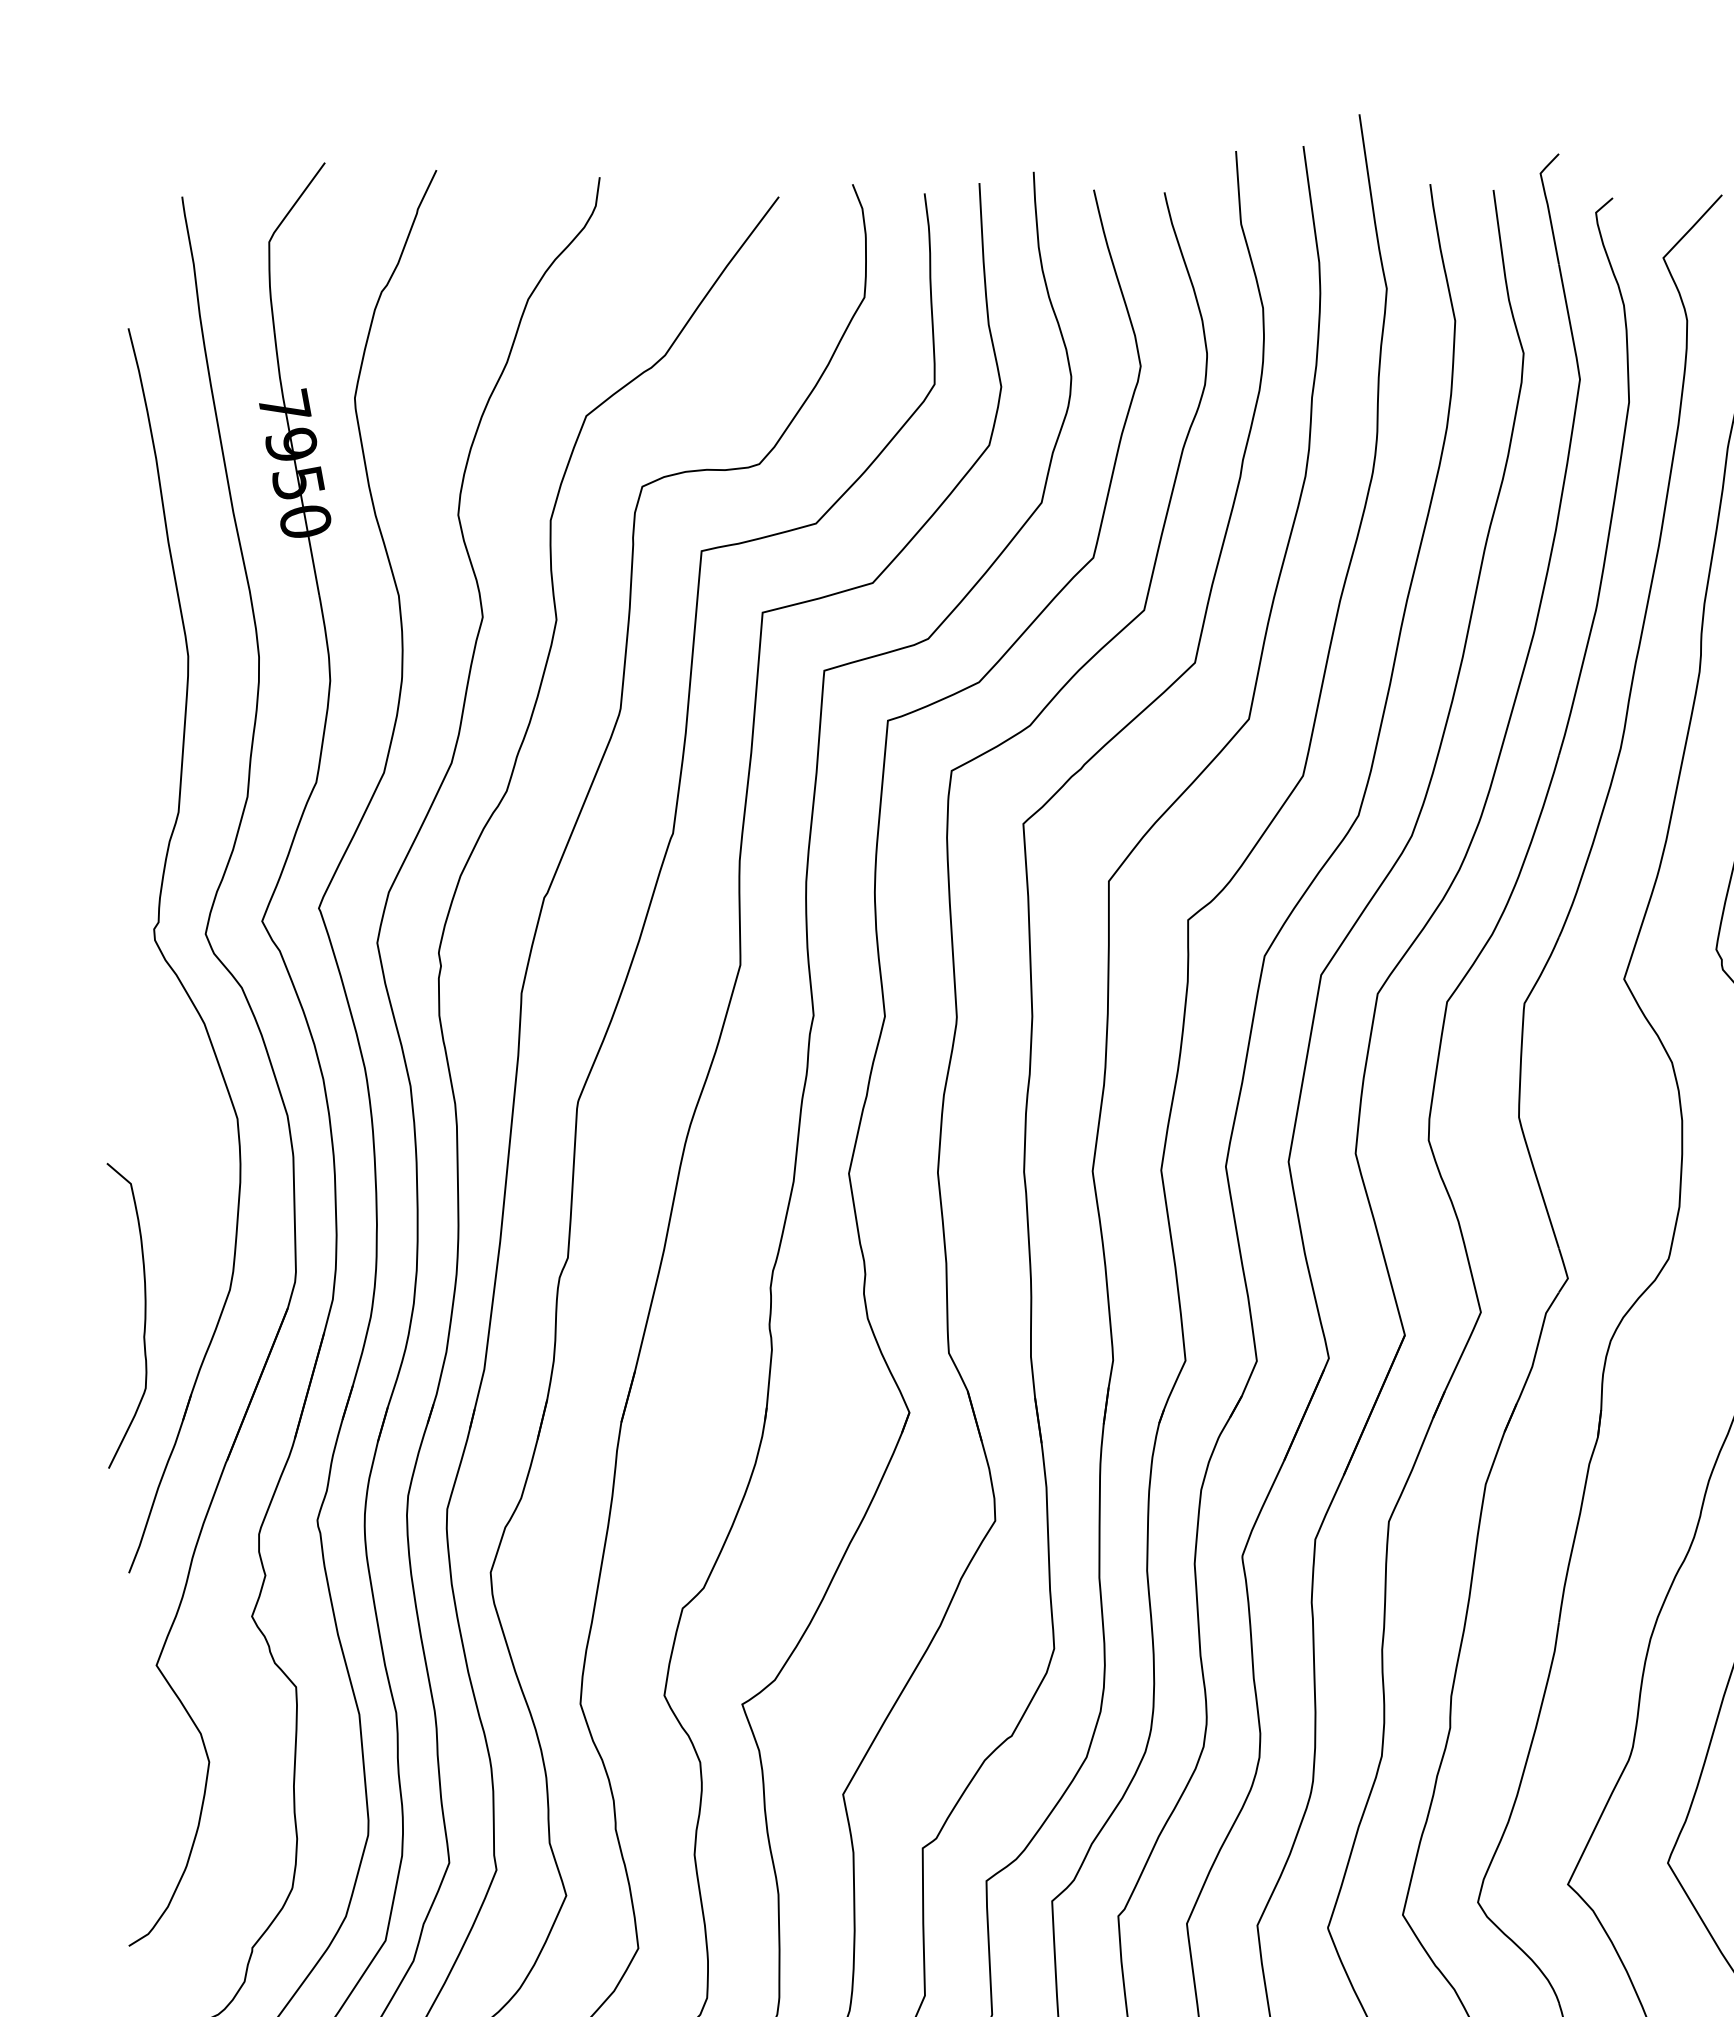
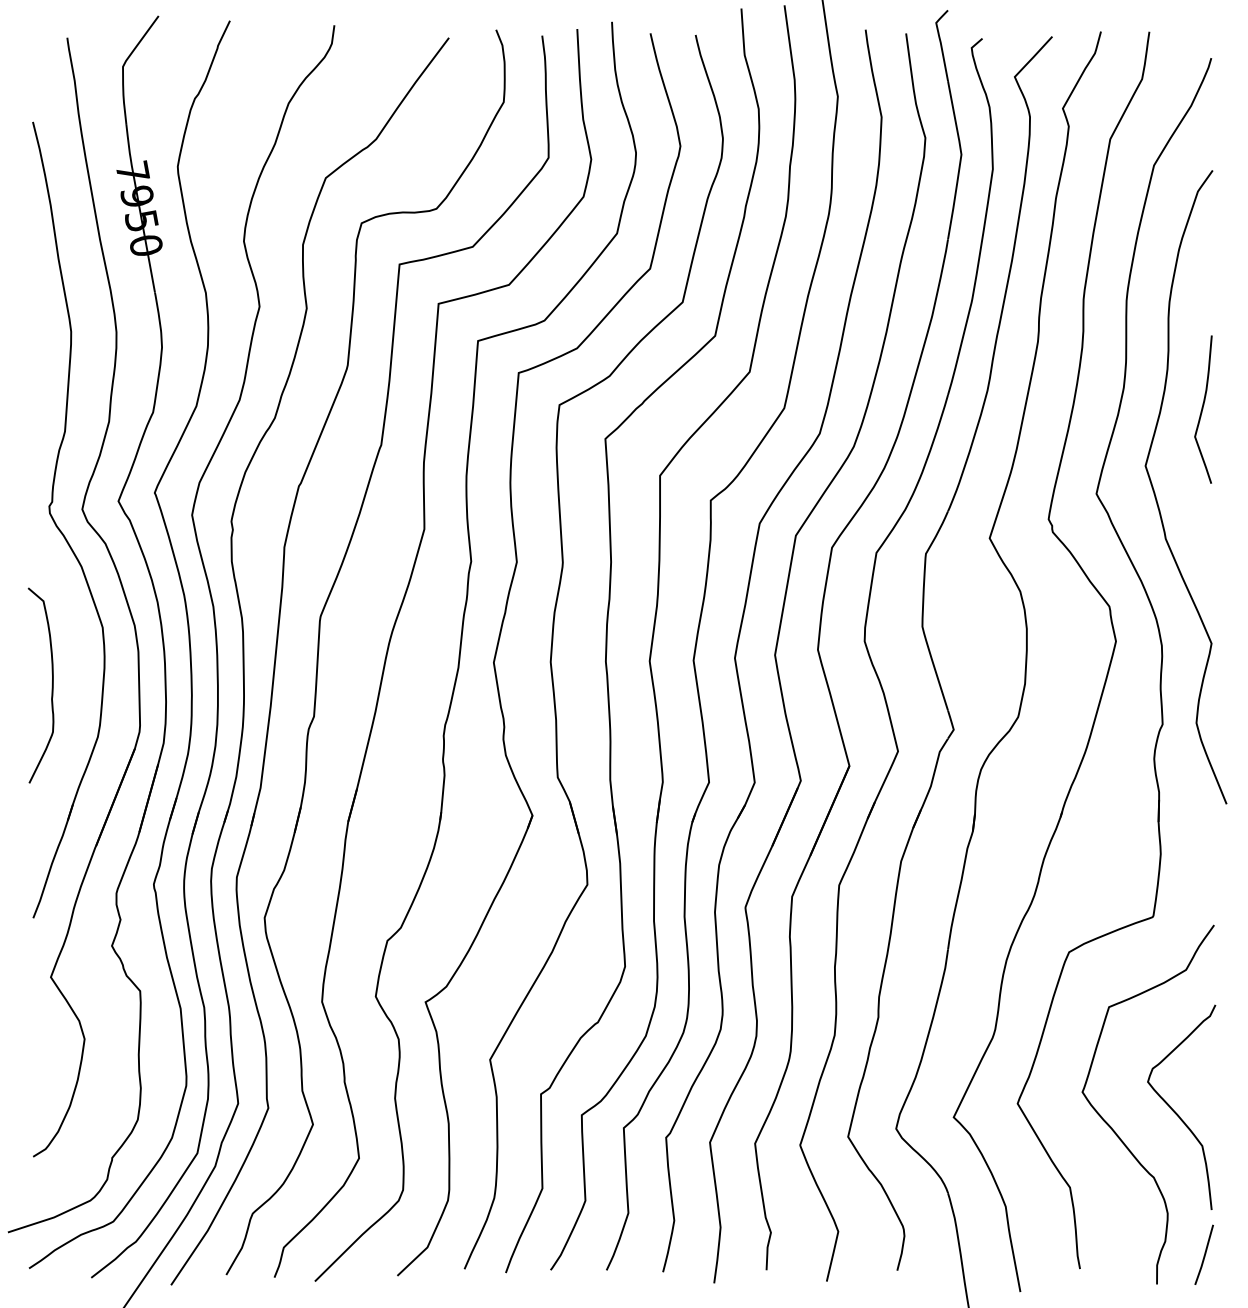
curve: (143, 1315) -> (51, 685), moved

